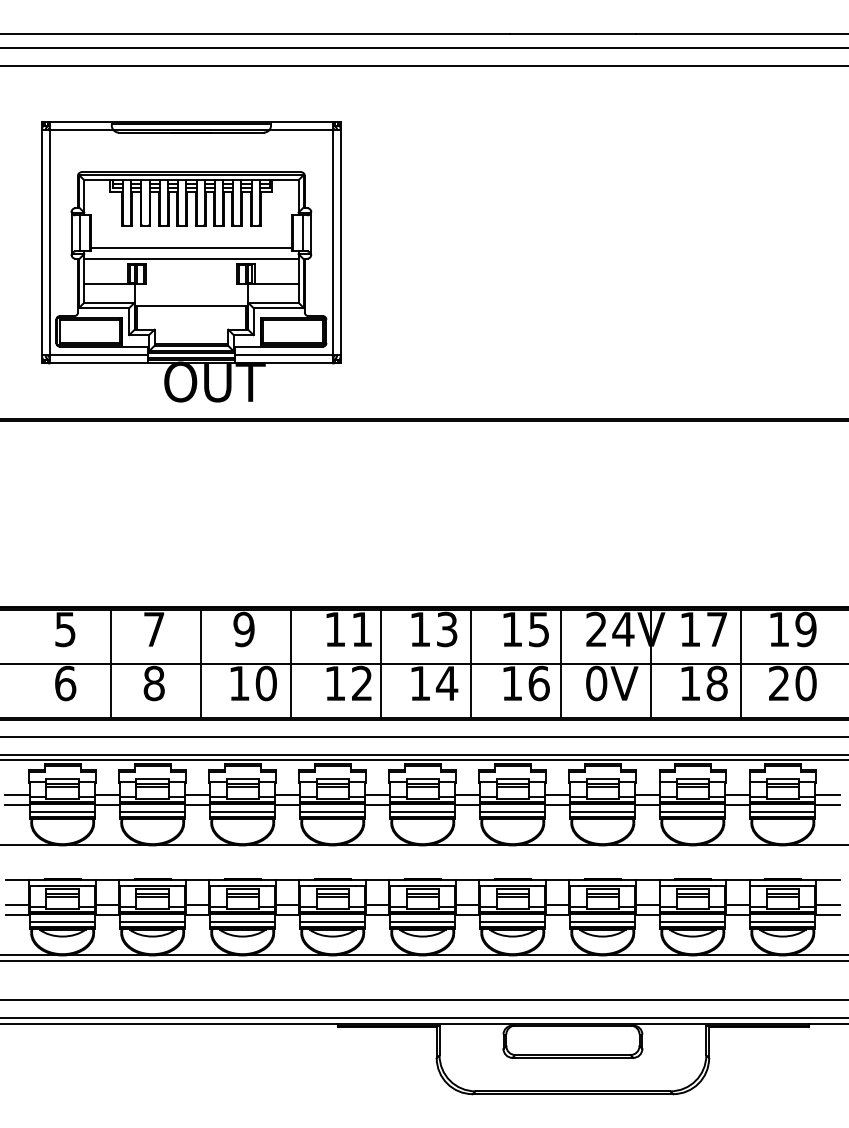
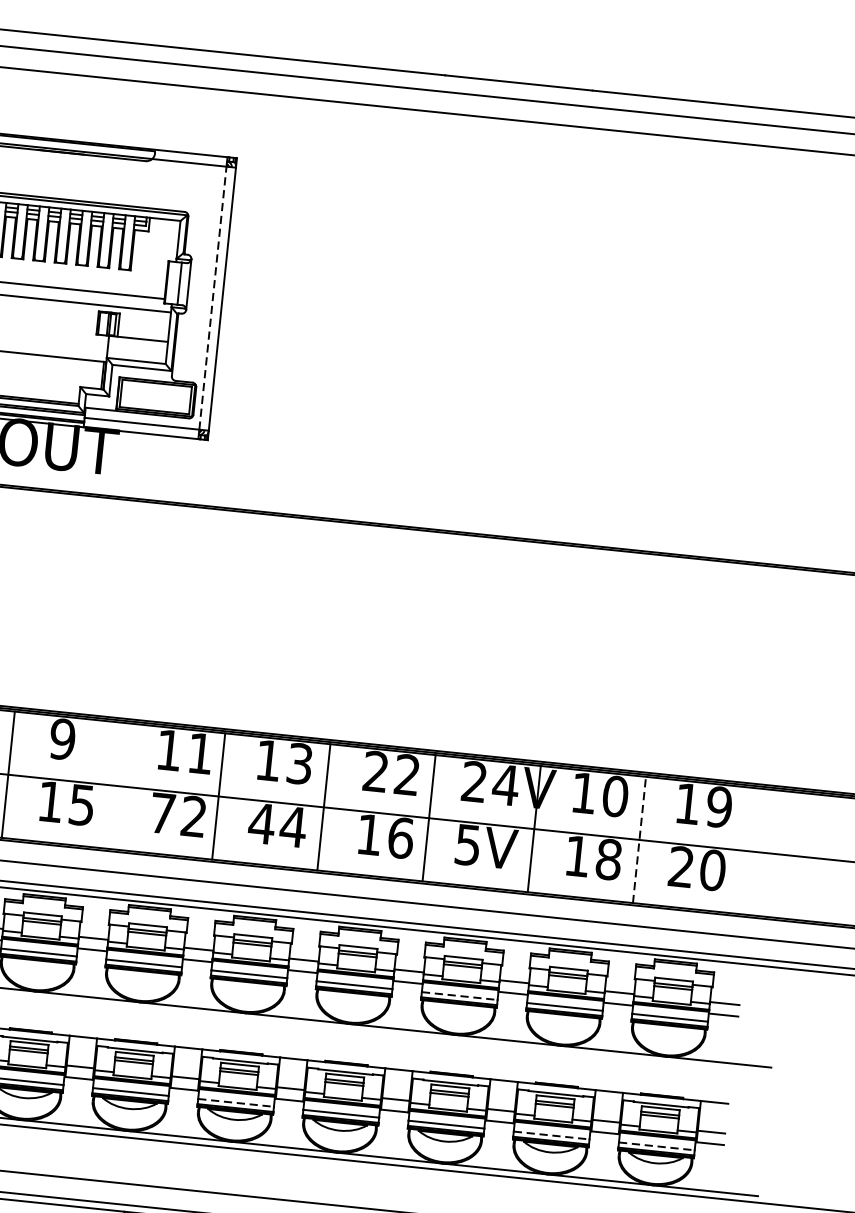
line: (332, 242) -> (212, 297), solid -> dashed
text: (525, 629) -> (391, 773), 15 -> 22
text: (716, 629) -> (614, 796), 17 -> 10
line: (741, 663) -> (639, 839), solid -> dashed
line: (291, 664) -> (113, 785), removed
text: (265, 683) -> (81, 805), 10 -> 15
text: (335, 683) -> (162, 813), 12 -> 72
text: (420, 683) -> (262, 823), 14 -> 44
text: (596, 683) -> (467, 845), 0V -> 5V
line: (603, 812) -> (460, 996), solid -> dashed
line: (423, 922) -> (236, 1103), solid -> dashed
line: (693, 922) -> (552, 1136), solid -> dashed
line: (783, 922) -> (657, 1146), solid -> dashed

